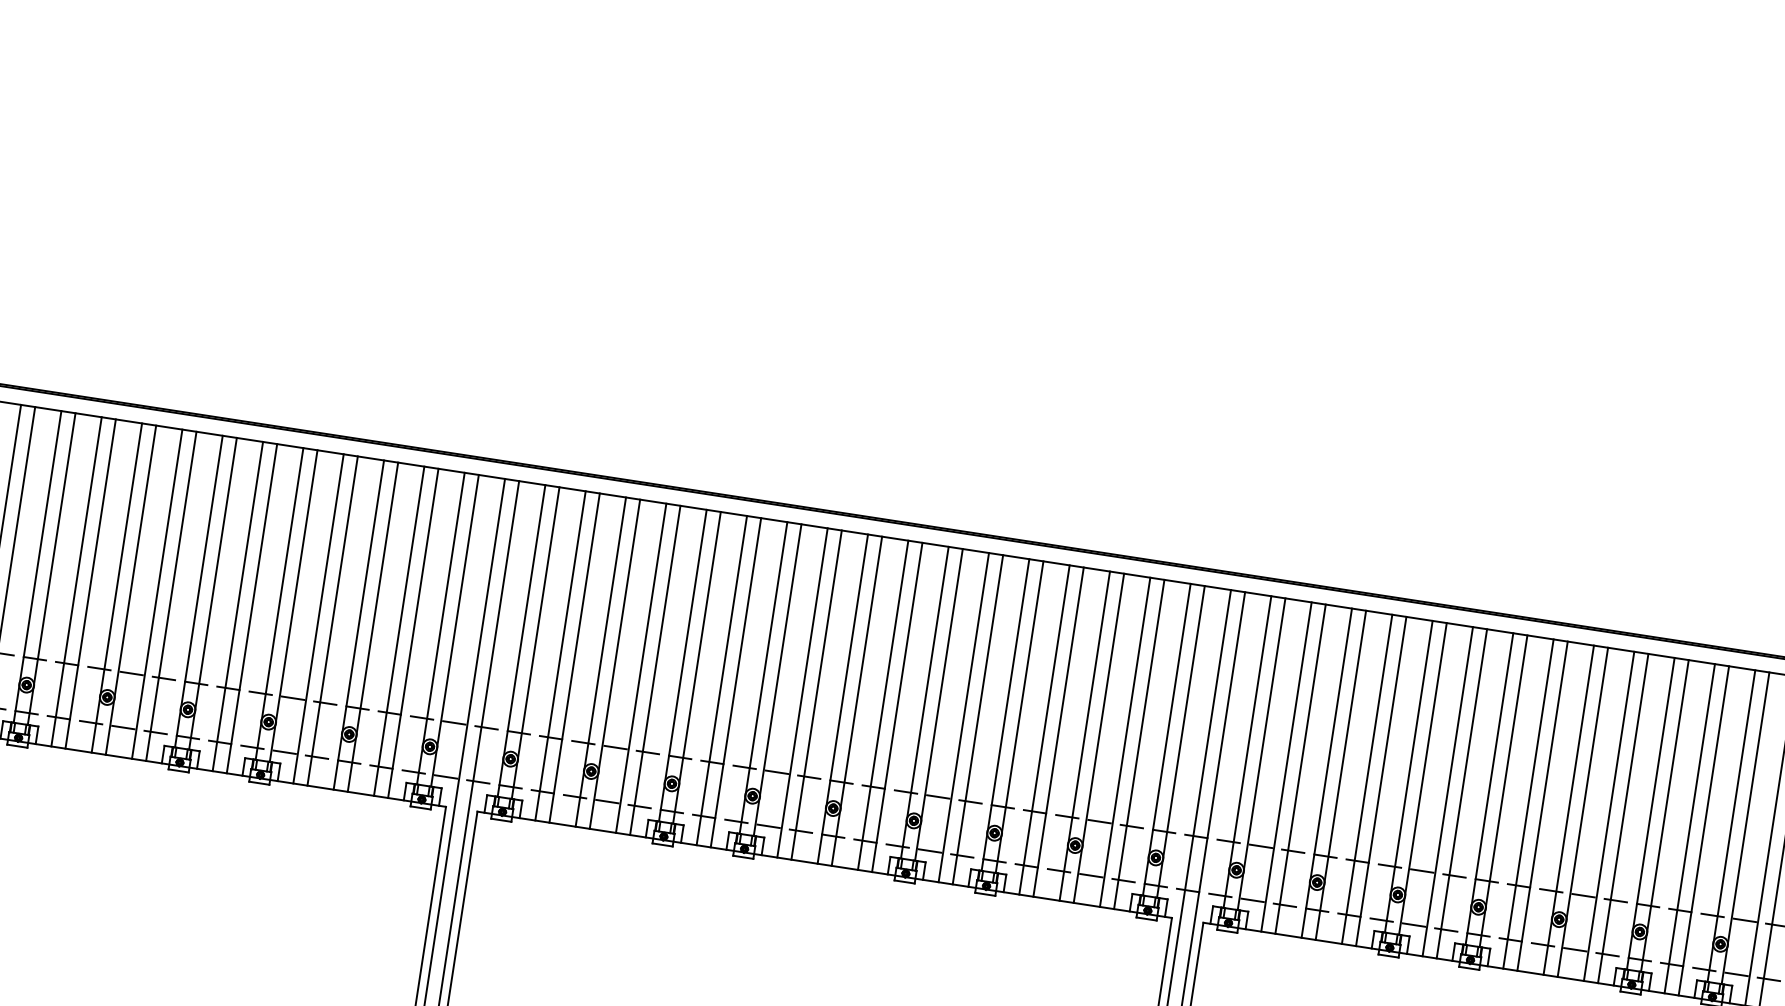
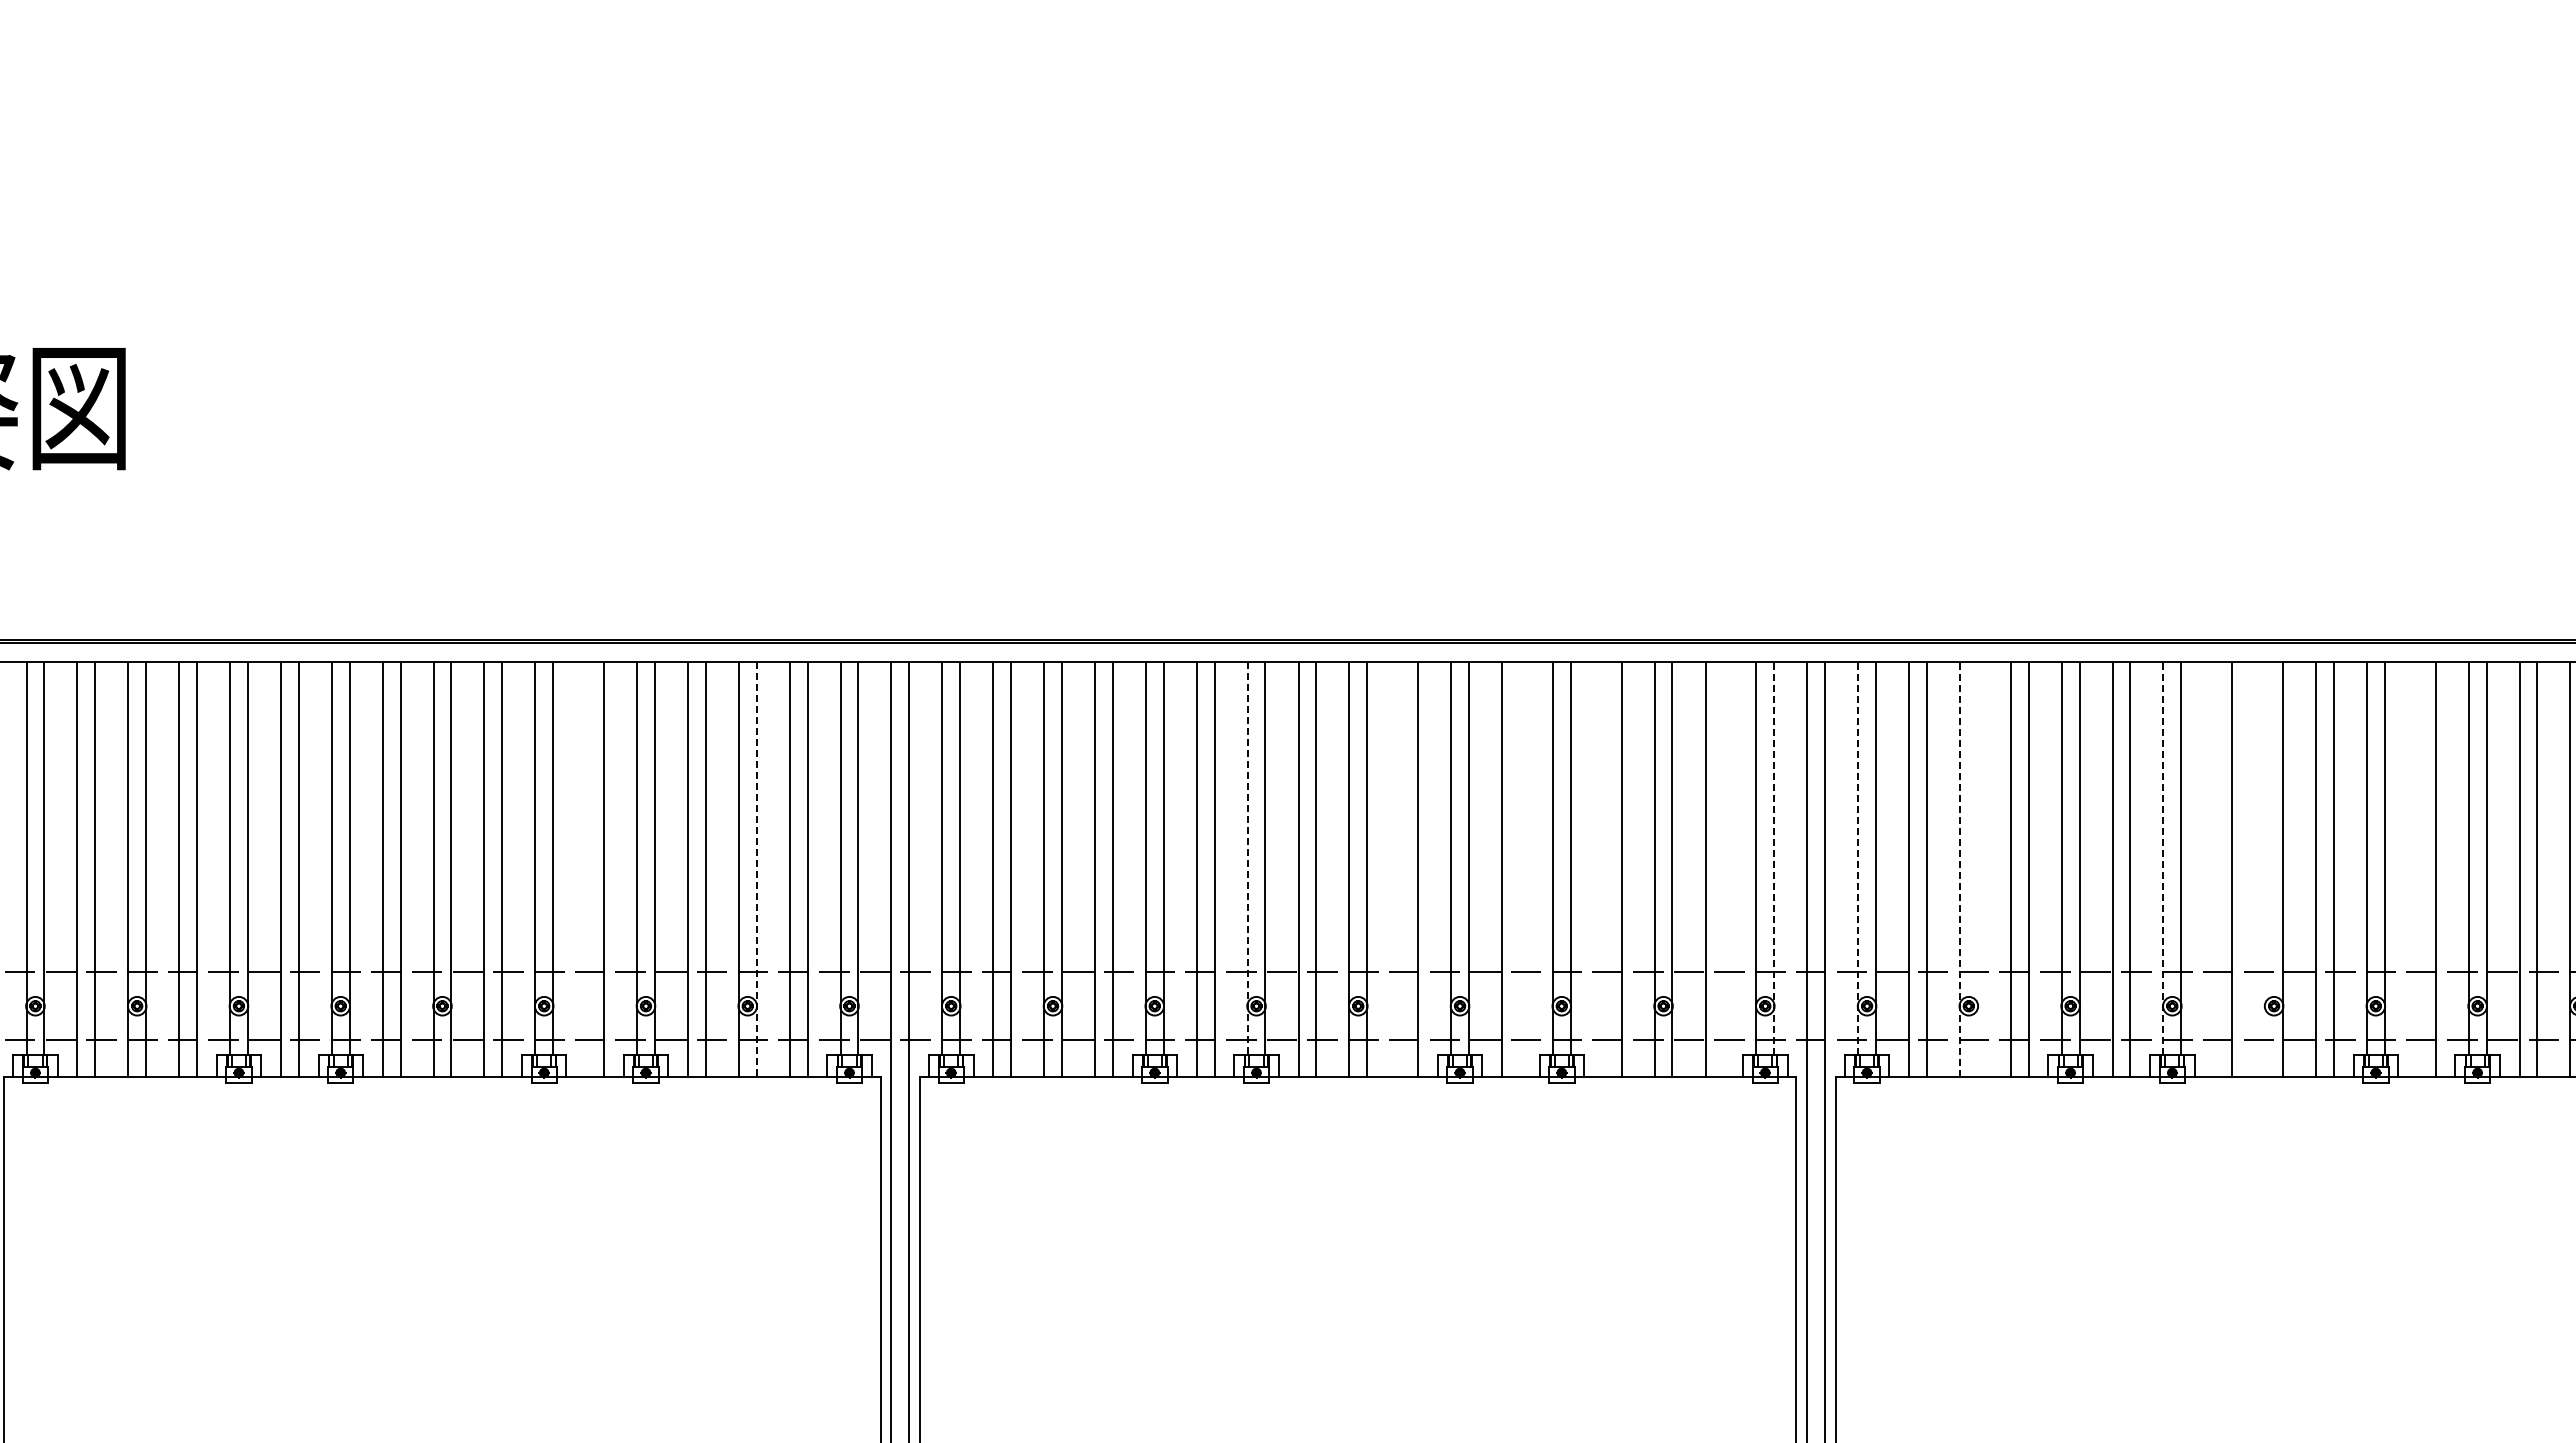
line: (238, 606) -> (586, 869), removed
line: (372, 627) -> (756, 869), solid -> dashed
line: (763, 678) -> (1247, 858), solid -> dashed
line: (883, 705) -> (1400, 869), removed
line: (977, 719) -> (1519, 869), removed
line: (1044, 729) -> (1603, 869), removed
line: (1181, 741) -> (1774, 858), solid -> dashed
line: (1139, 744) -> (1723, 869), removed
line: (1247, 752) -> (1858, 858), solid -> dashed
line: (1326, 773) -> (1959, 869), solid -> dashed
line: (1340, 775) -> (1977, 869), removed
line: (1489, 789) -> (2163, 858), solid -> dashed
line: (1528, 804) -> (2214, 869), removed
line: (1569, 810) -> (2265, 869), removed
line: (1689, 828) -> (2417, 869), removed

